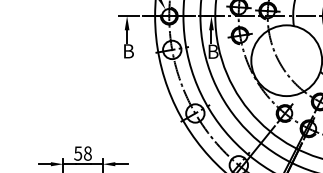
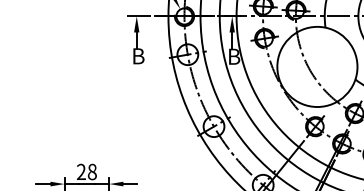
text: (78, 153) -> (81, 171), 58 -> 28

